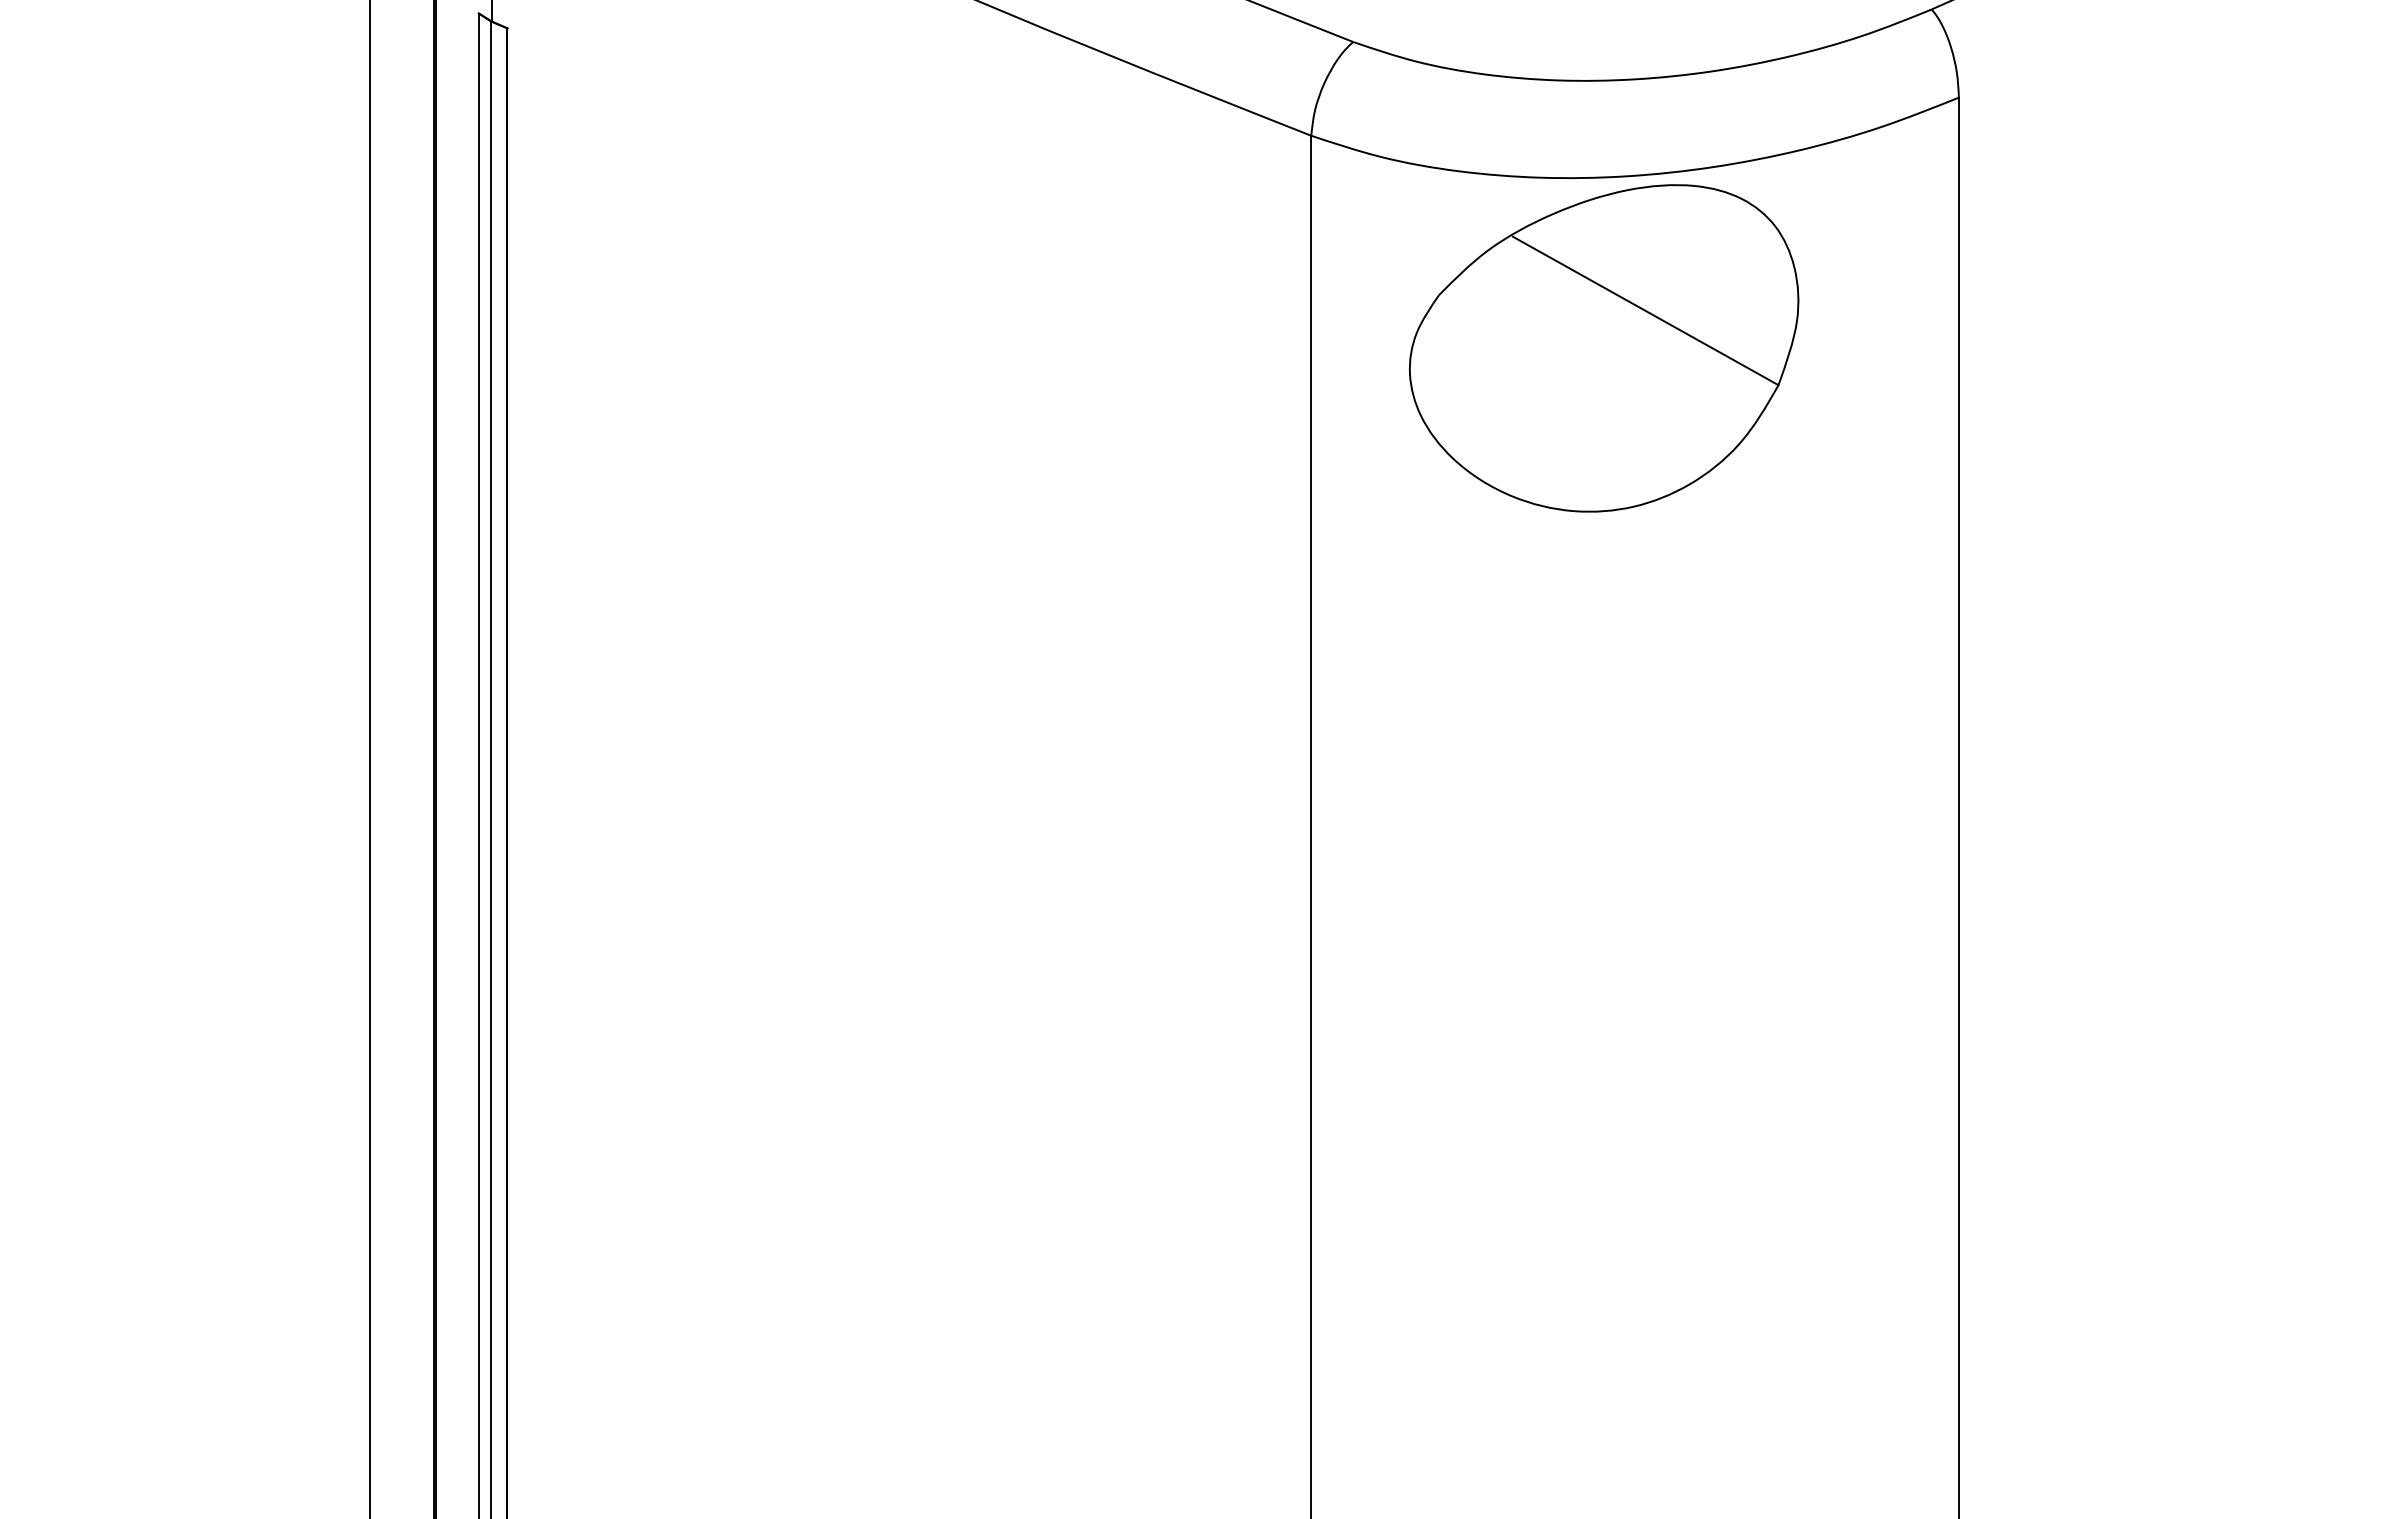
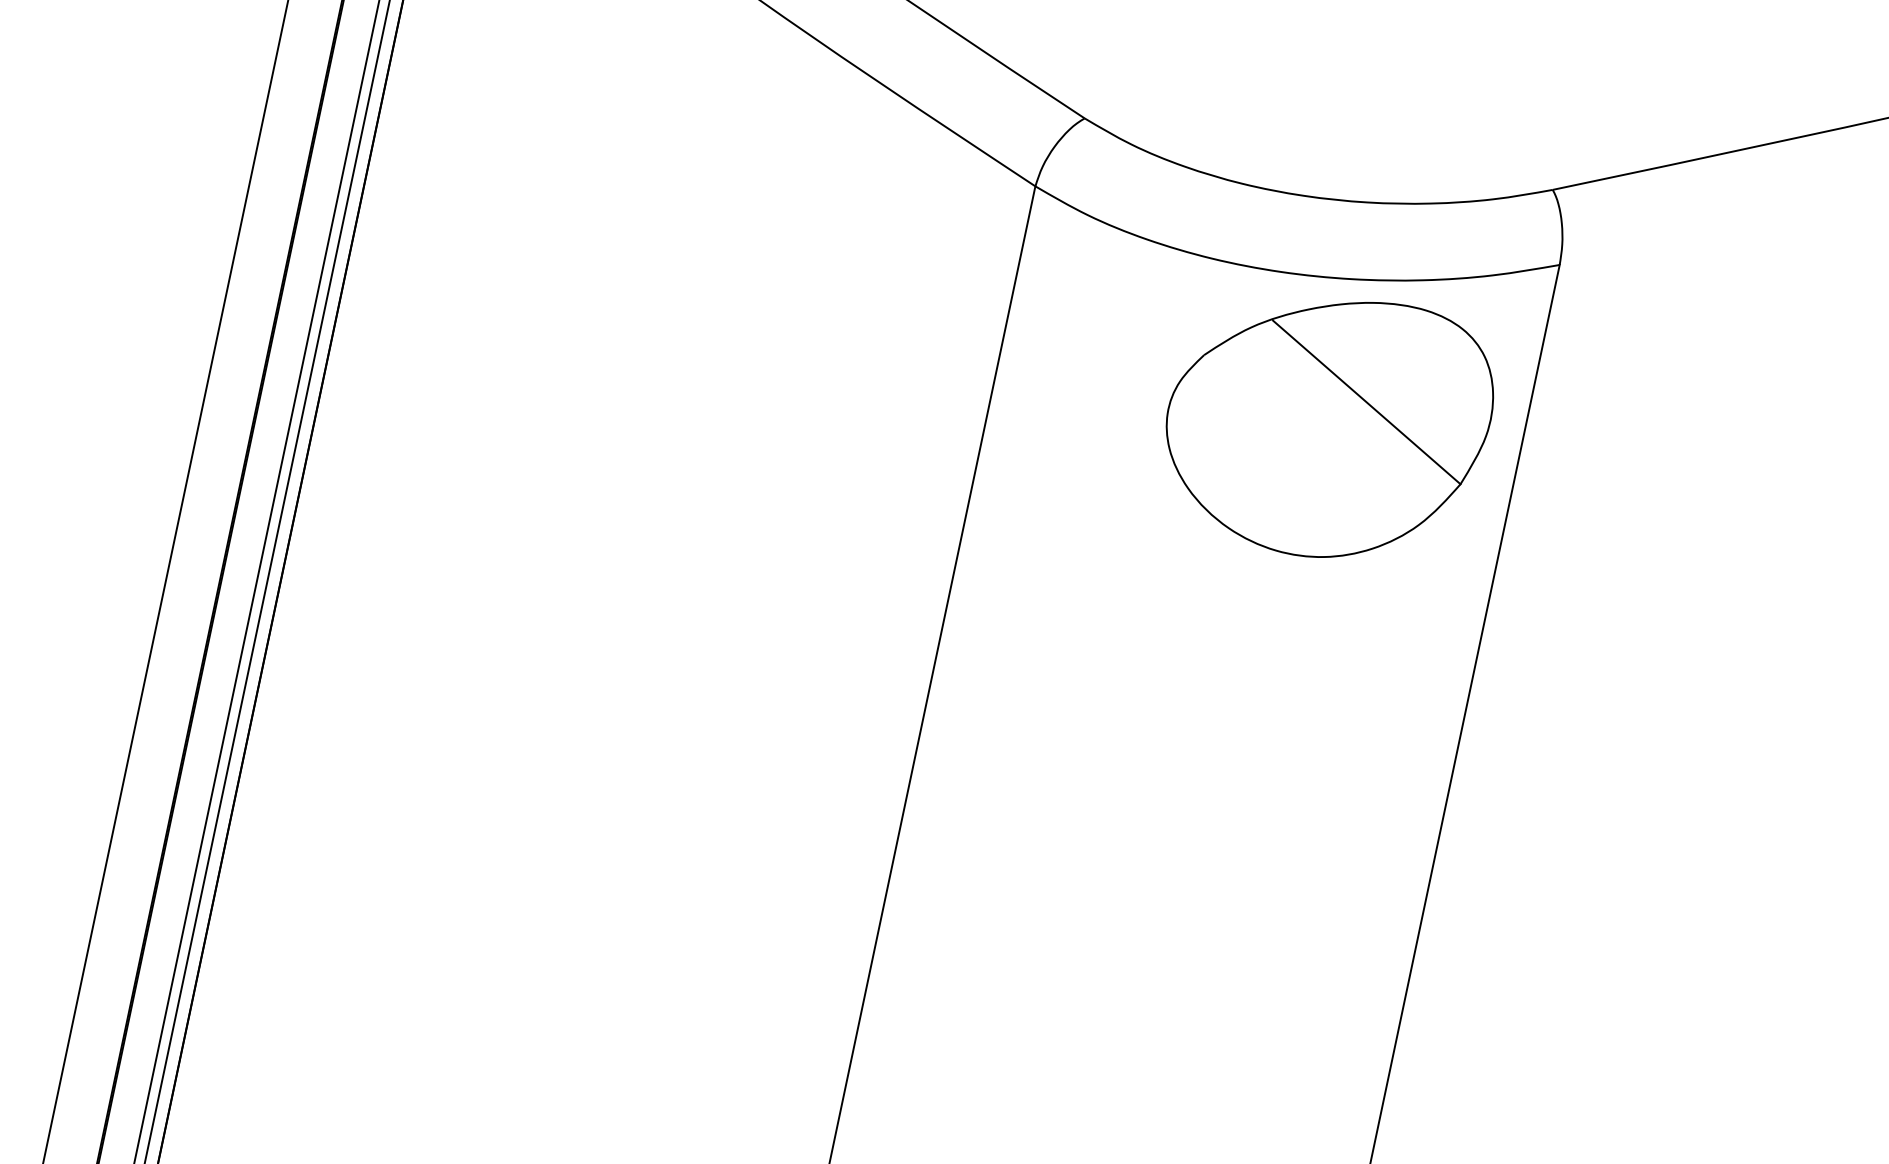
part: (1603, 348) -> (1326, 425), moved

